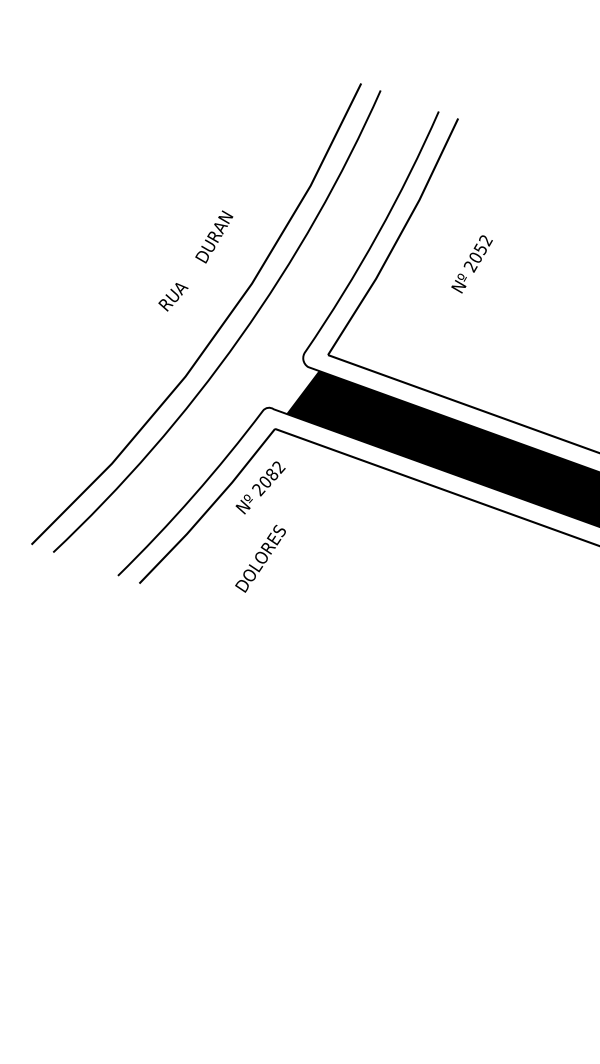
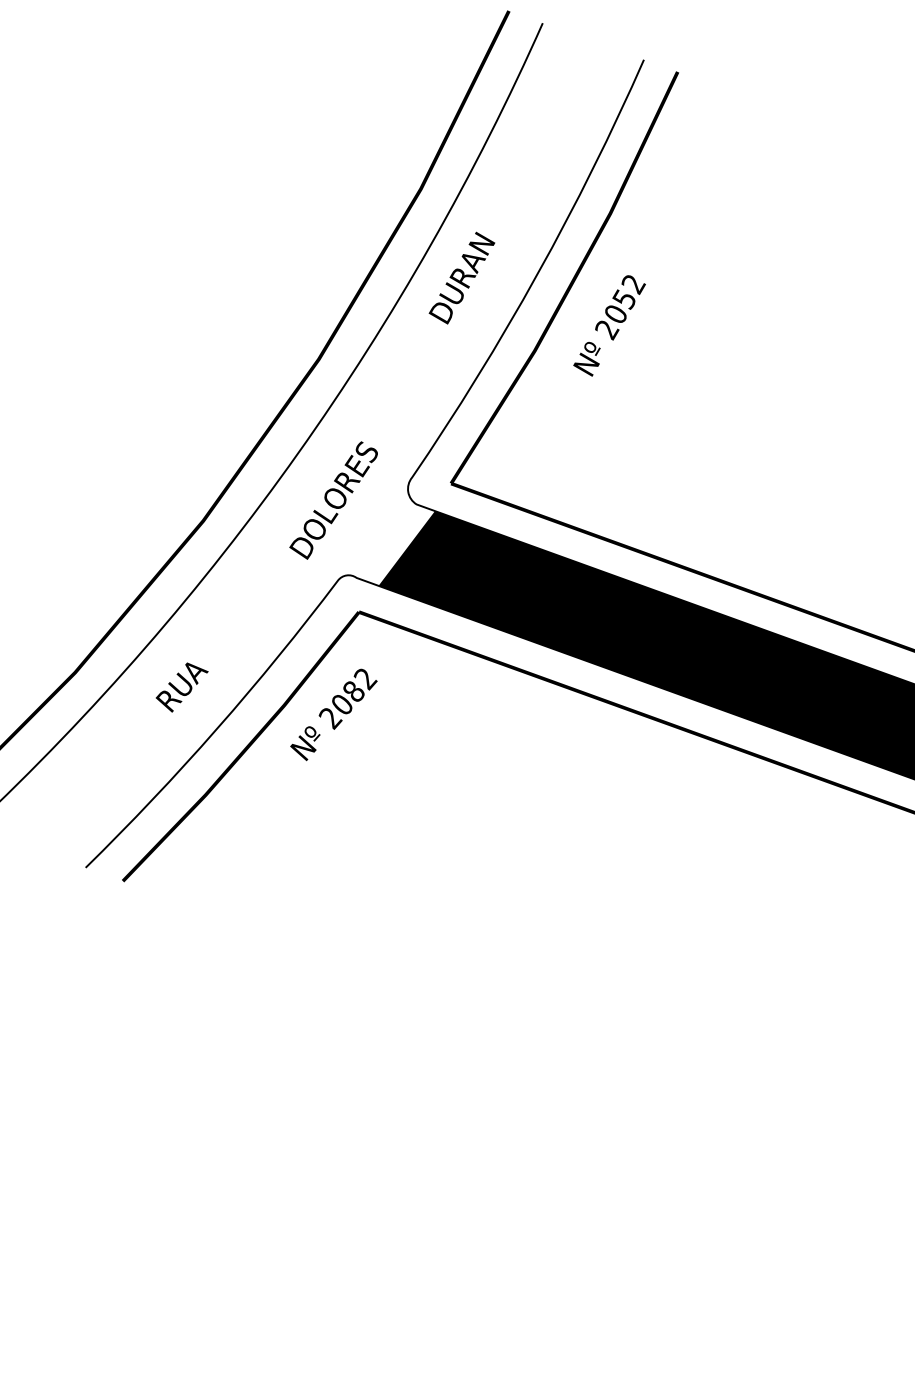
text: (214, 236) -> (462, 277), moved
text: (471, 264) -> (608, 325), moved
text: (173, 297) -> (182, 687), moved
text: (260, 558) -> (333, 500), moved

